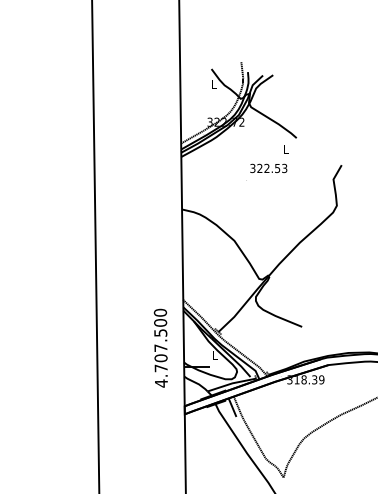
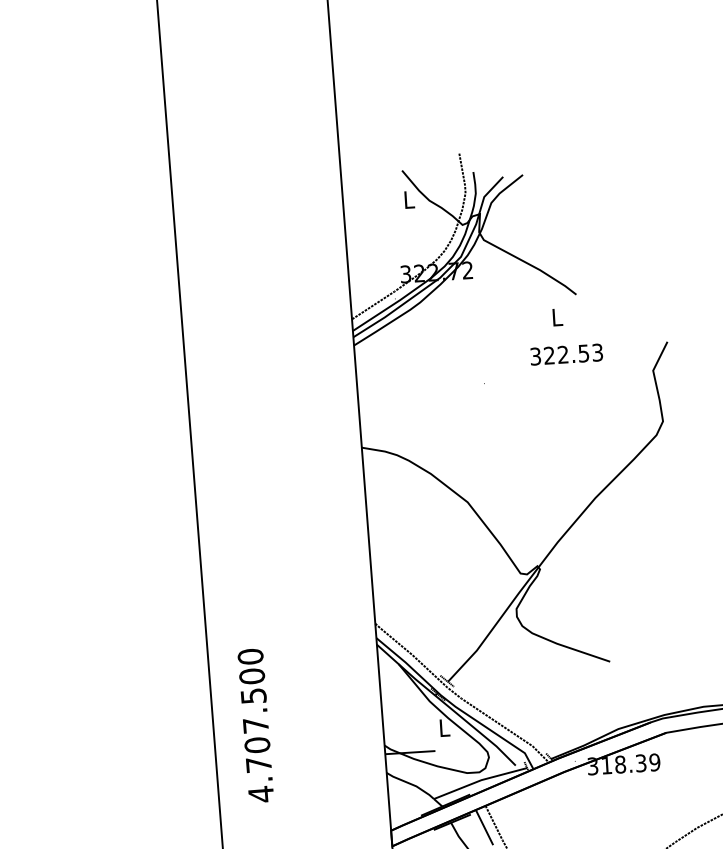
text: (268, 168) -> (566, 354), moved
text: (160, 347) -> (254, 724), moved

